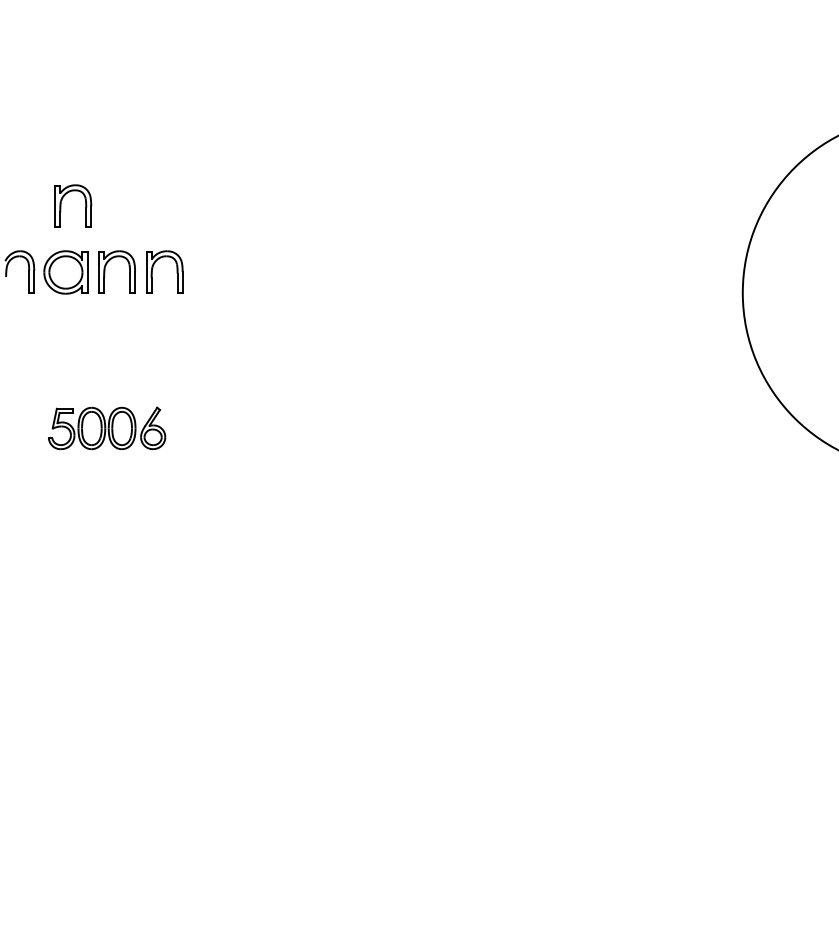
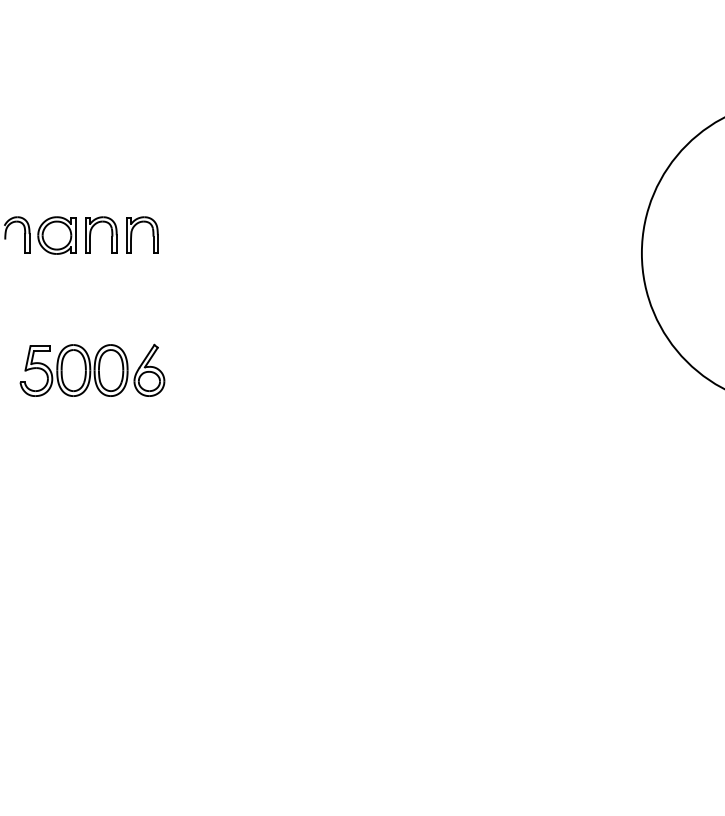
part: (61, 205) -> (53, 177), removed
part: (107, 427) -> (92, 369), size x1.43

